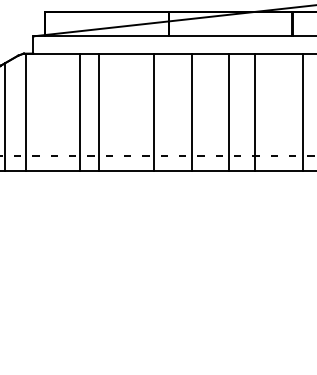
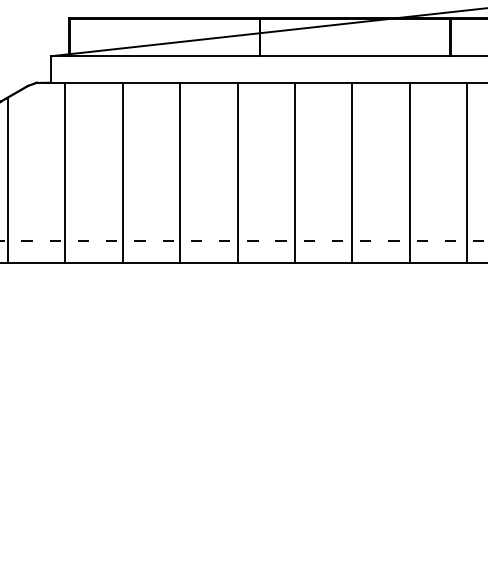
line: (26, 111) -> (65, 171), moved
line: (99, 111) -> (180, 171), moved
line: (255, 111) -> (410, 171), moved

